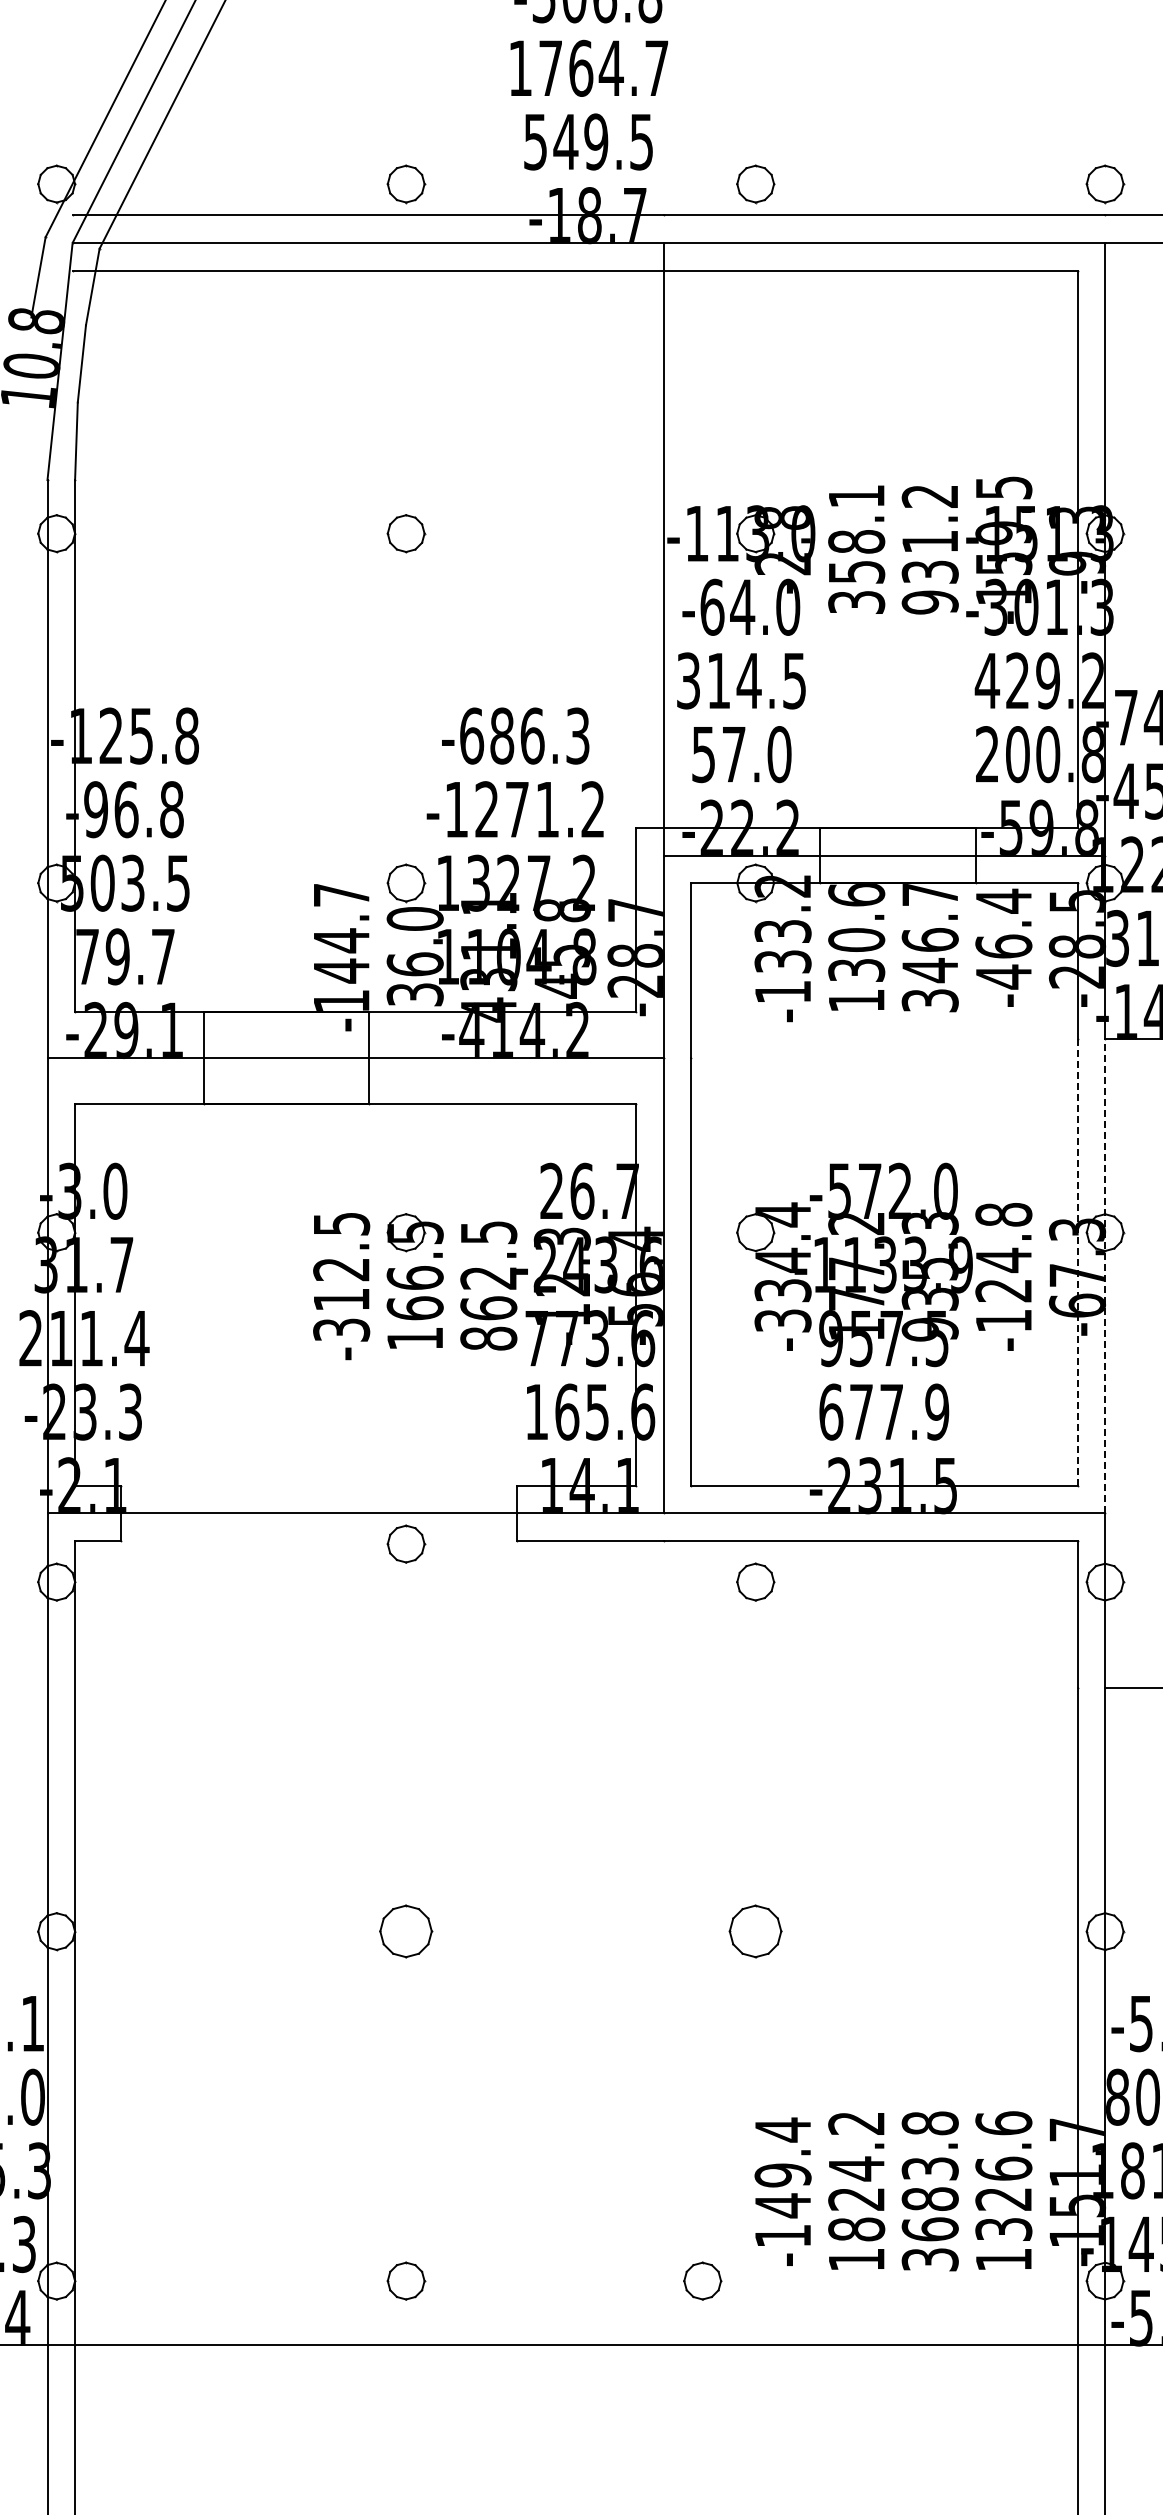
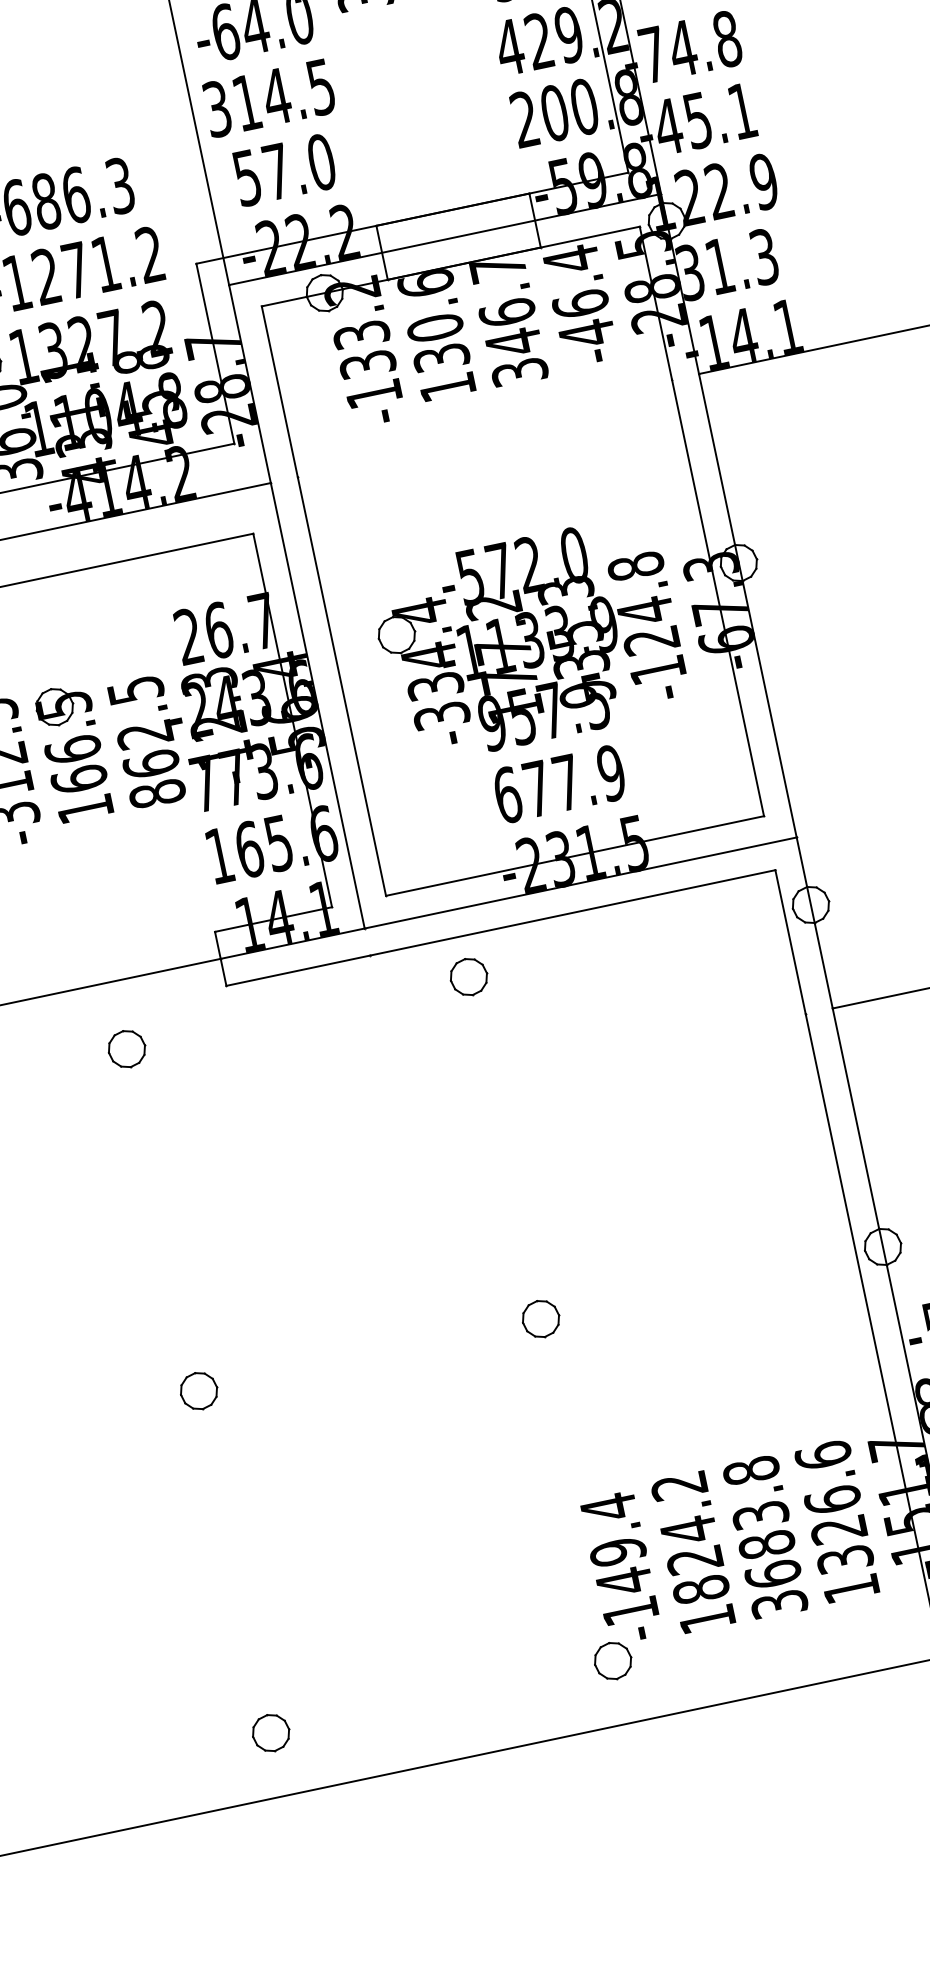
line: (1077, 1262) -> (717, 597), dashed -> solid
line: (1105, 1276) -> (748, 605), dashed -> solid
part: (406, 1543) -> (127, 1048), moved
part: (406, 1931) -> (199, 1390), size x0.71
part: (755, 1931) -> (540, 1318), size x0.71
part: (702, 2280) -> (612, 1660), moved

